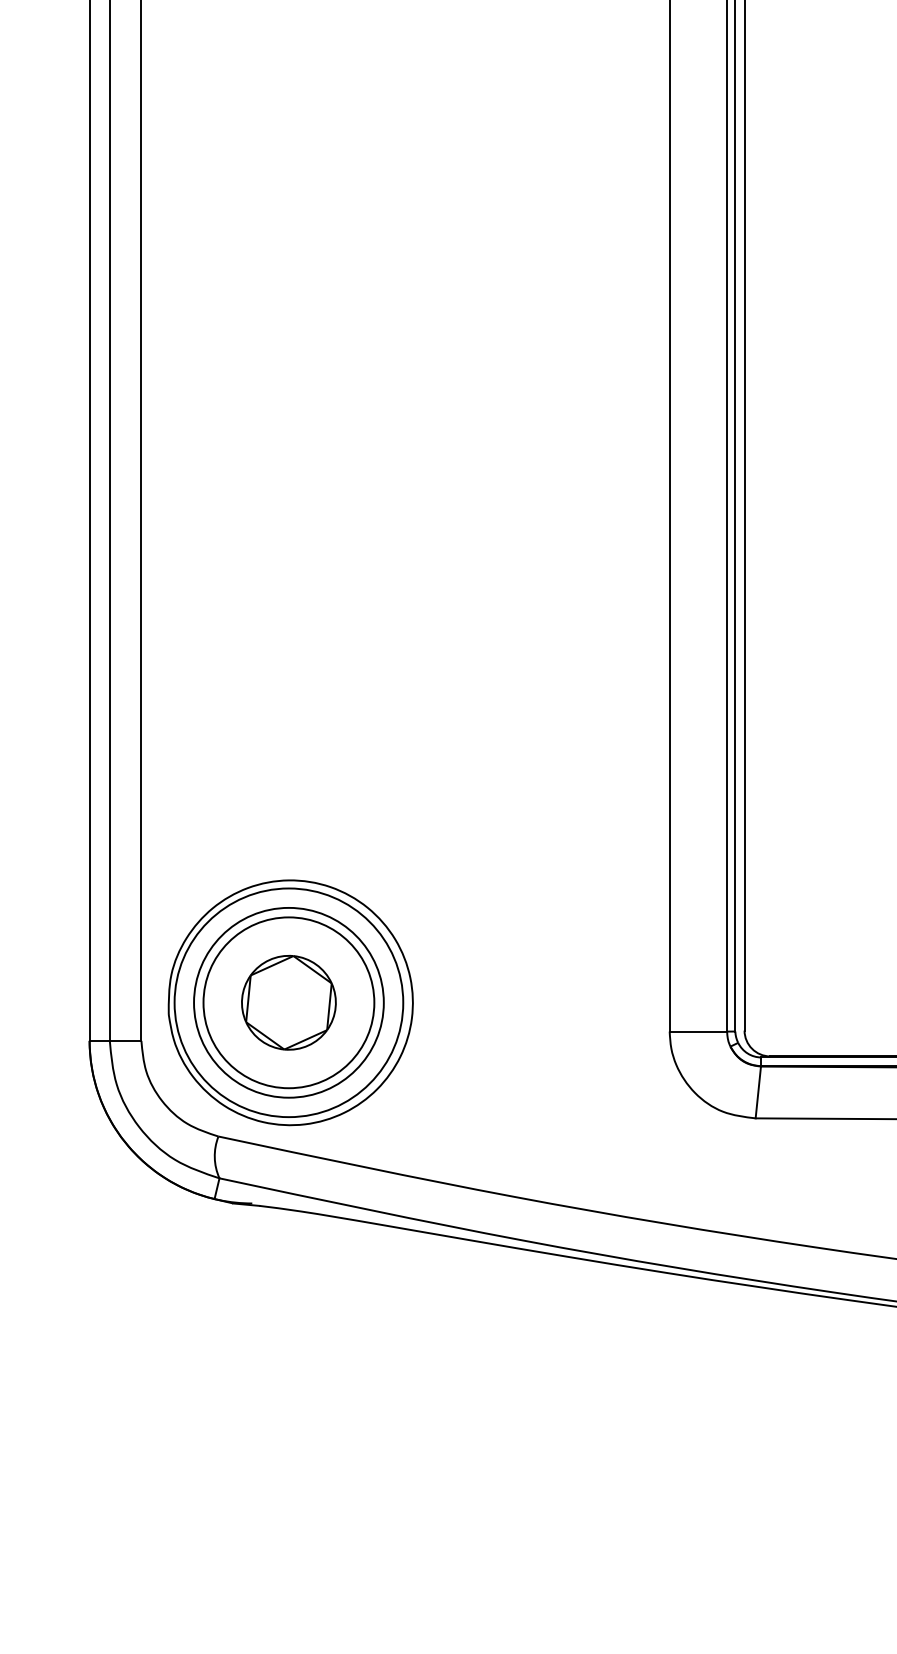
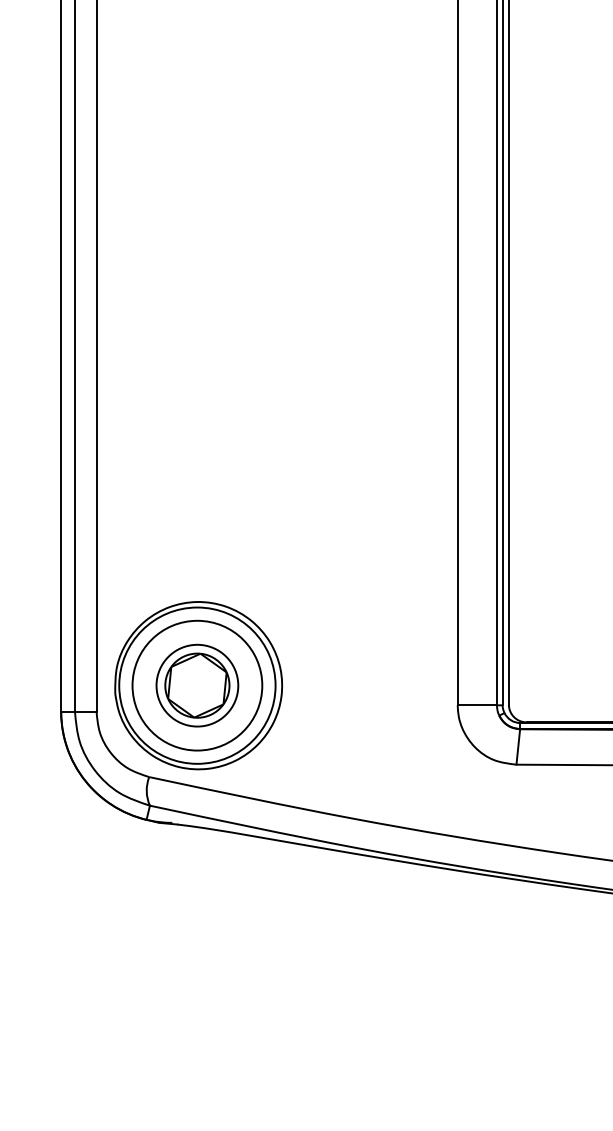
circle: (289, 1002) -> (197, 685), size x0.7

